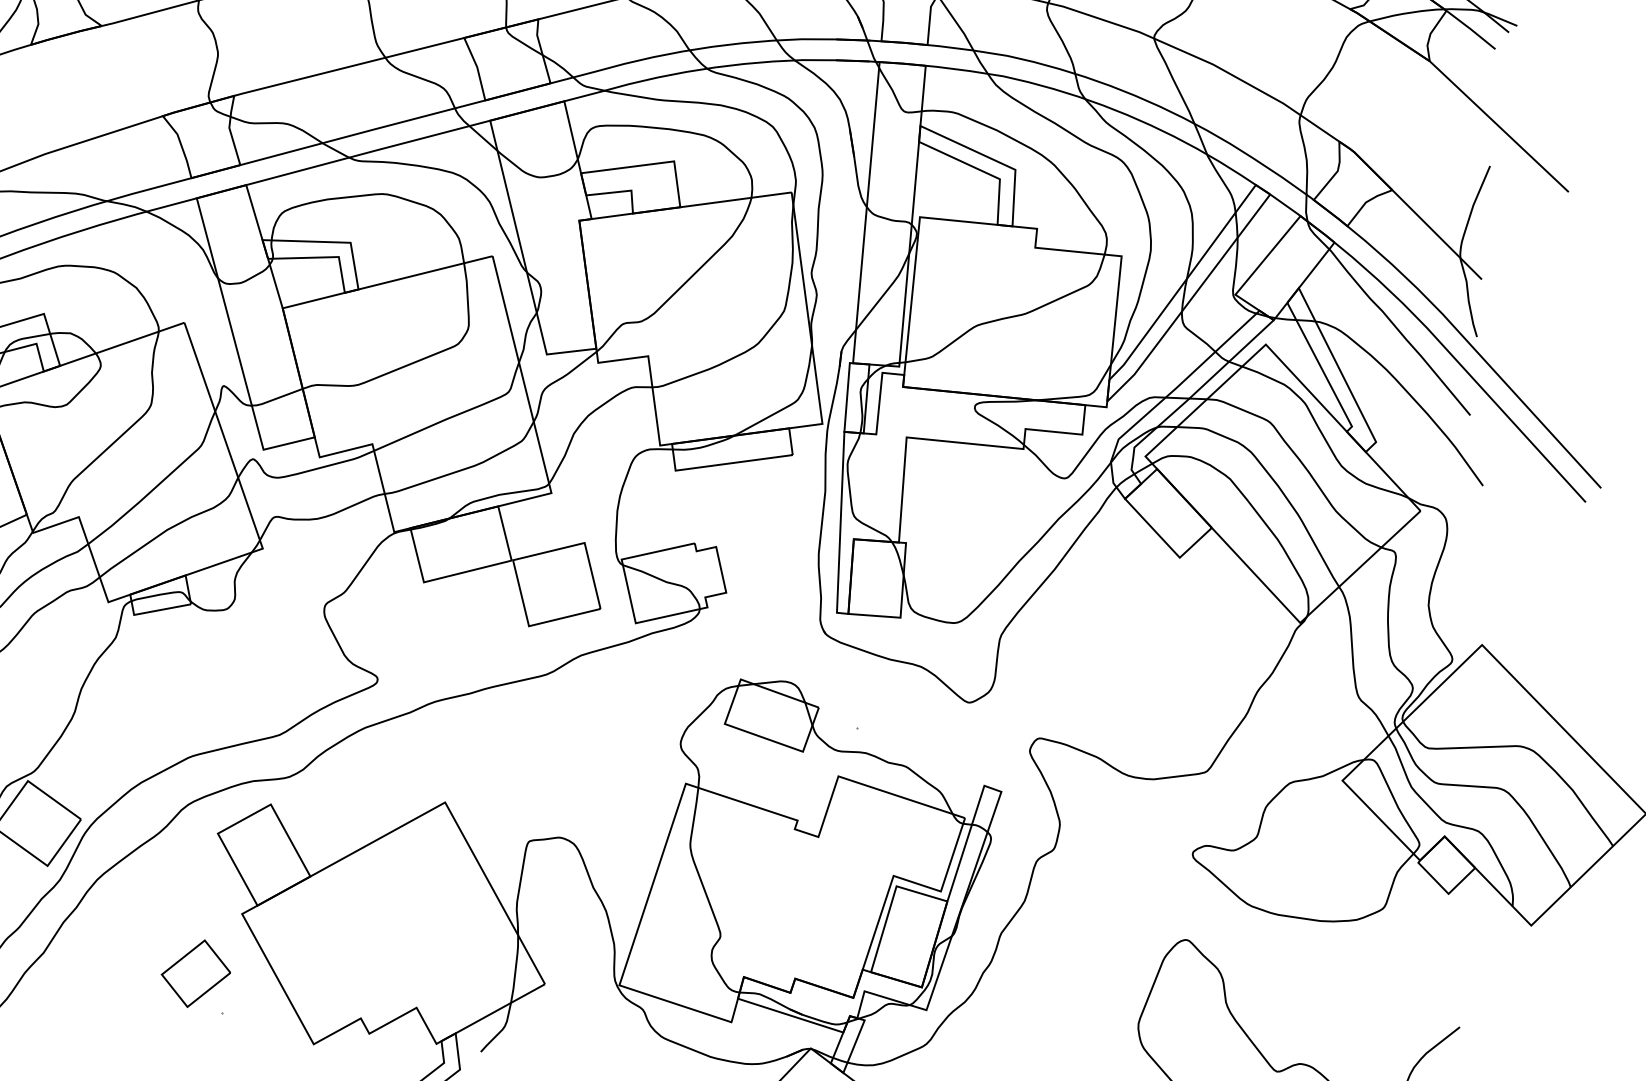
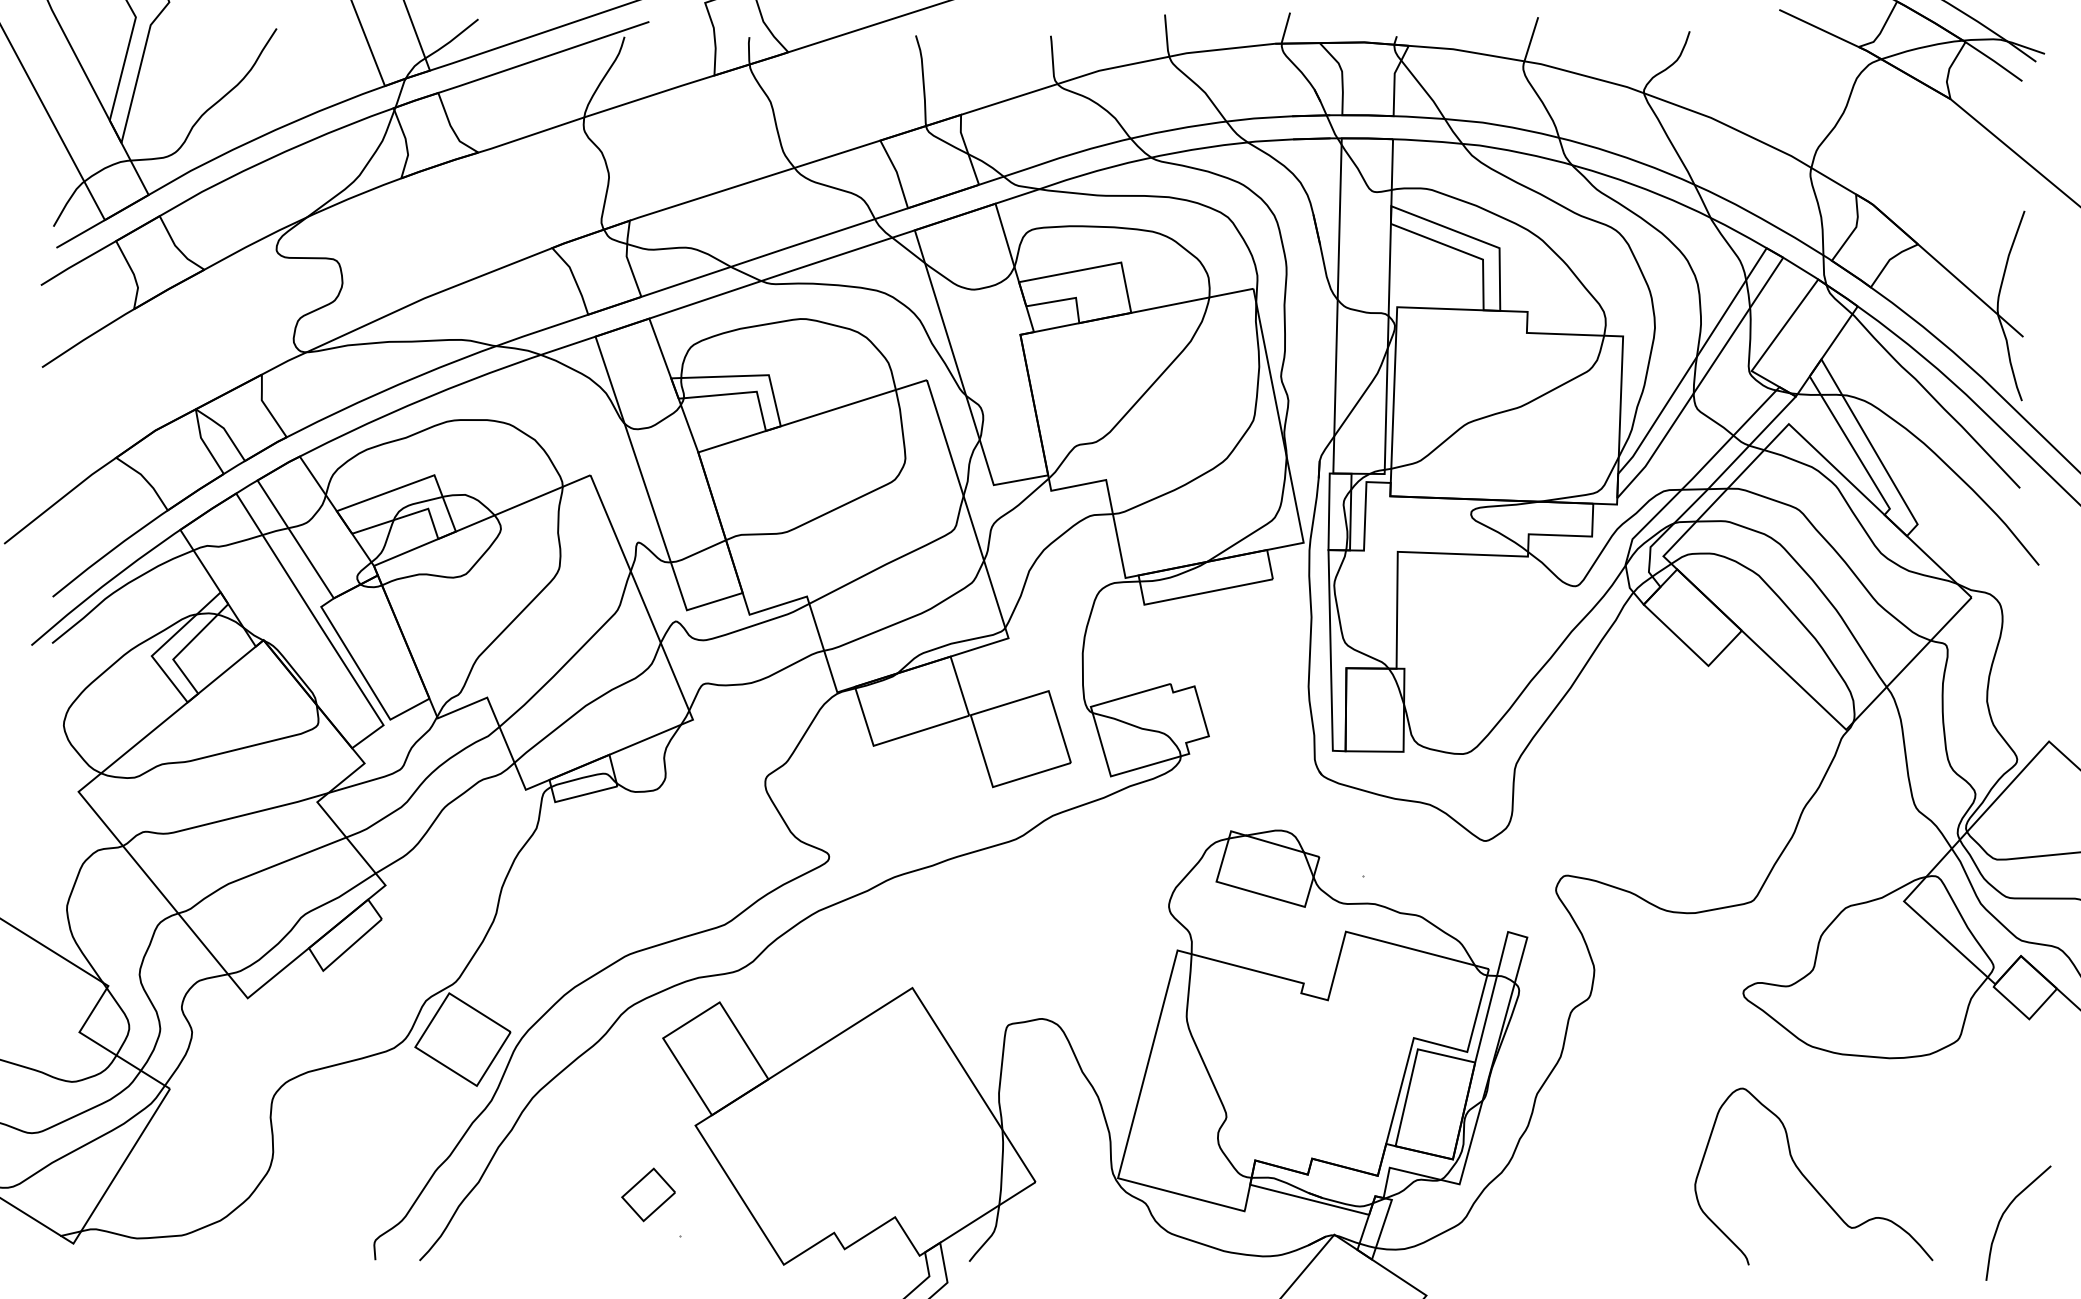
part: (195, 973) -> (648, 1194), size x0.7

